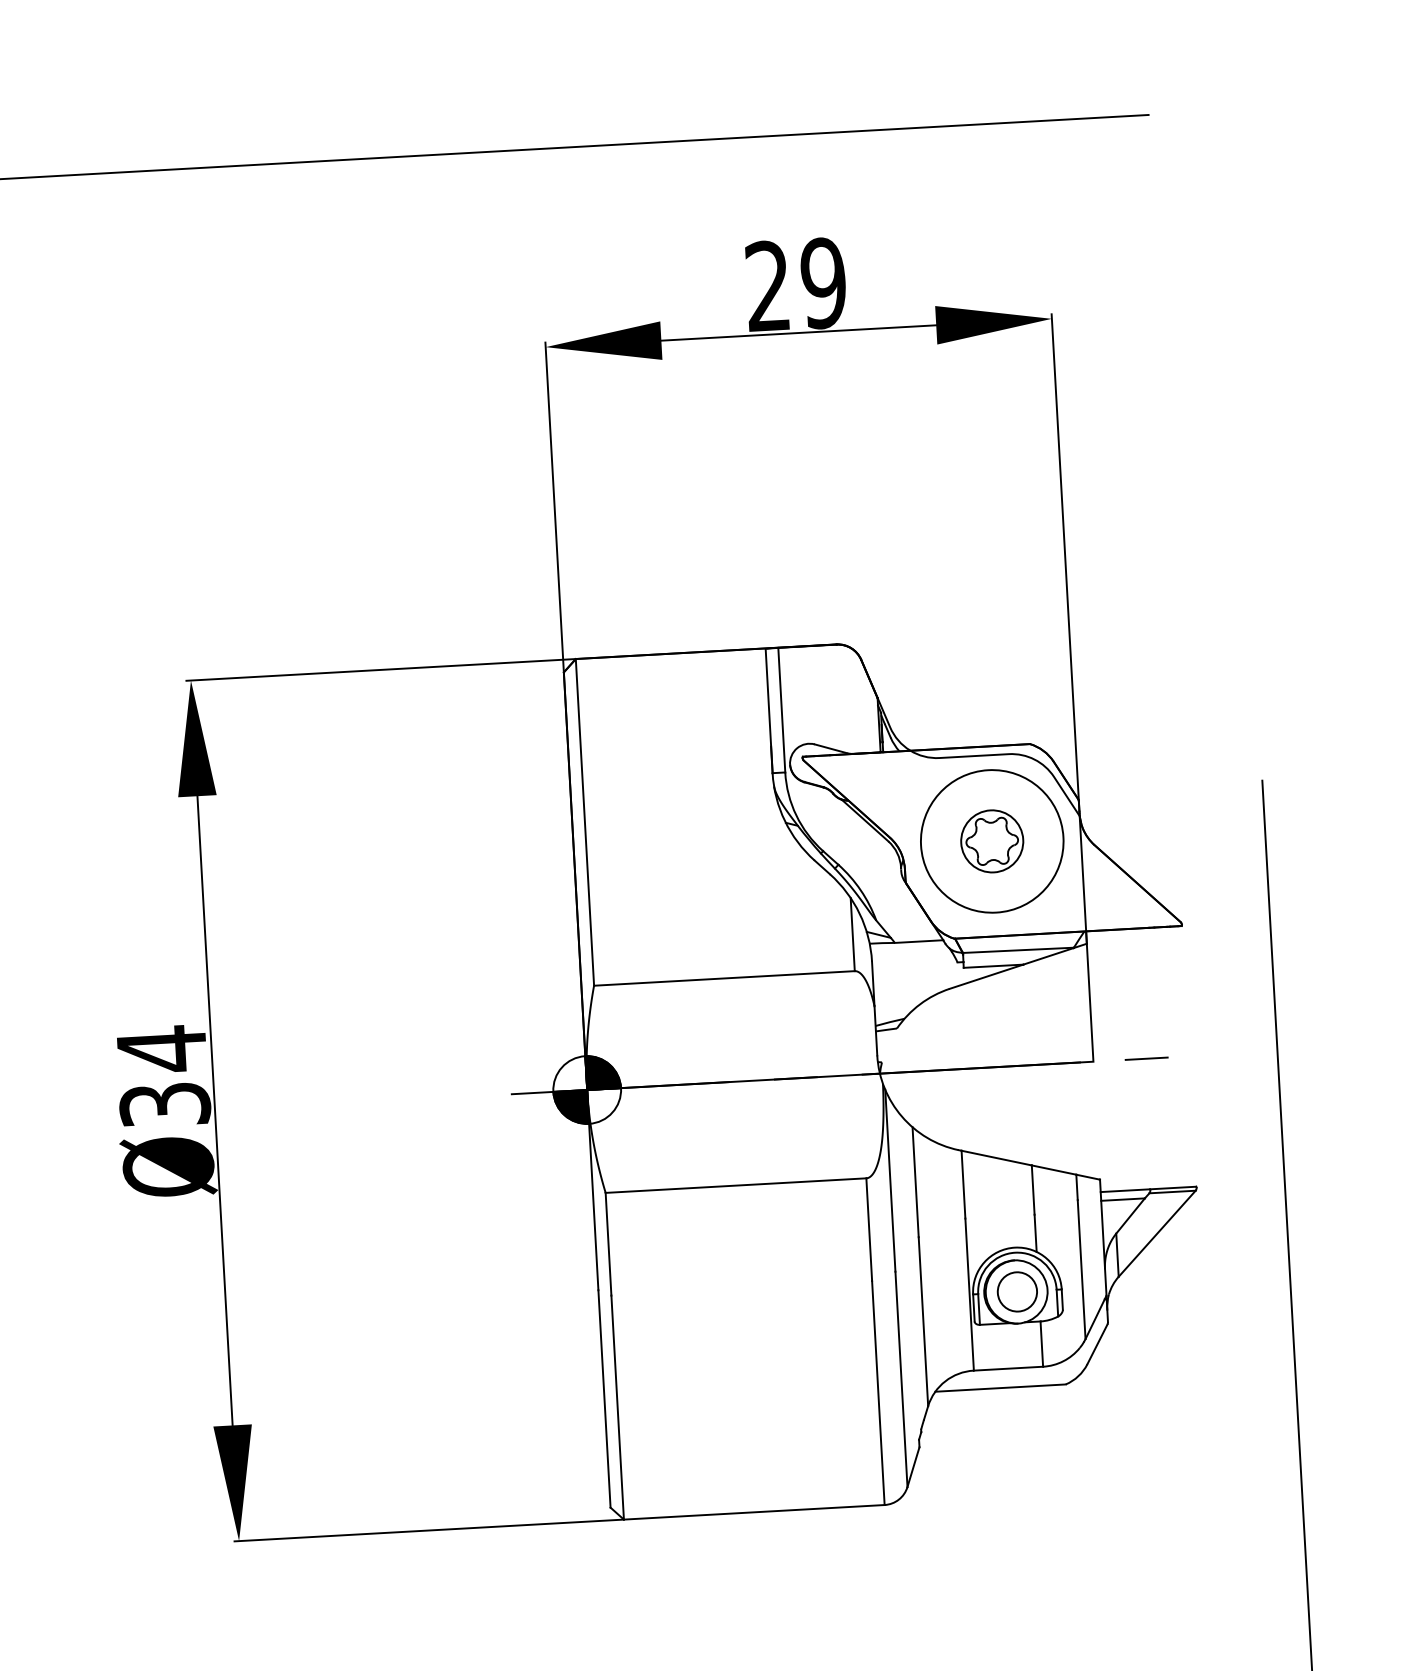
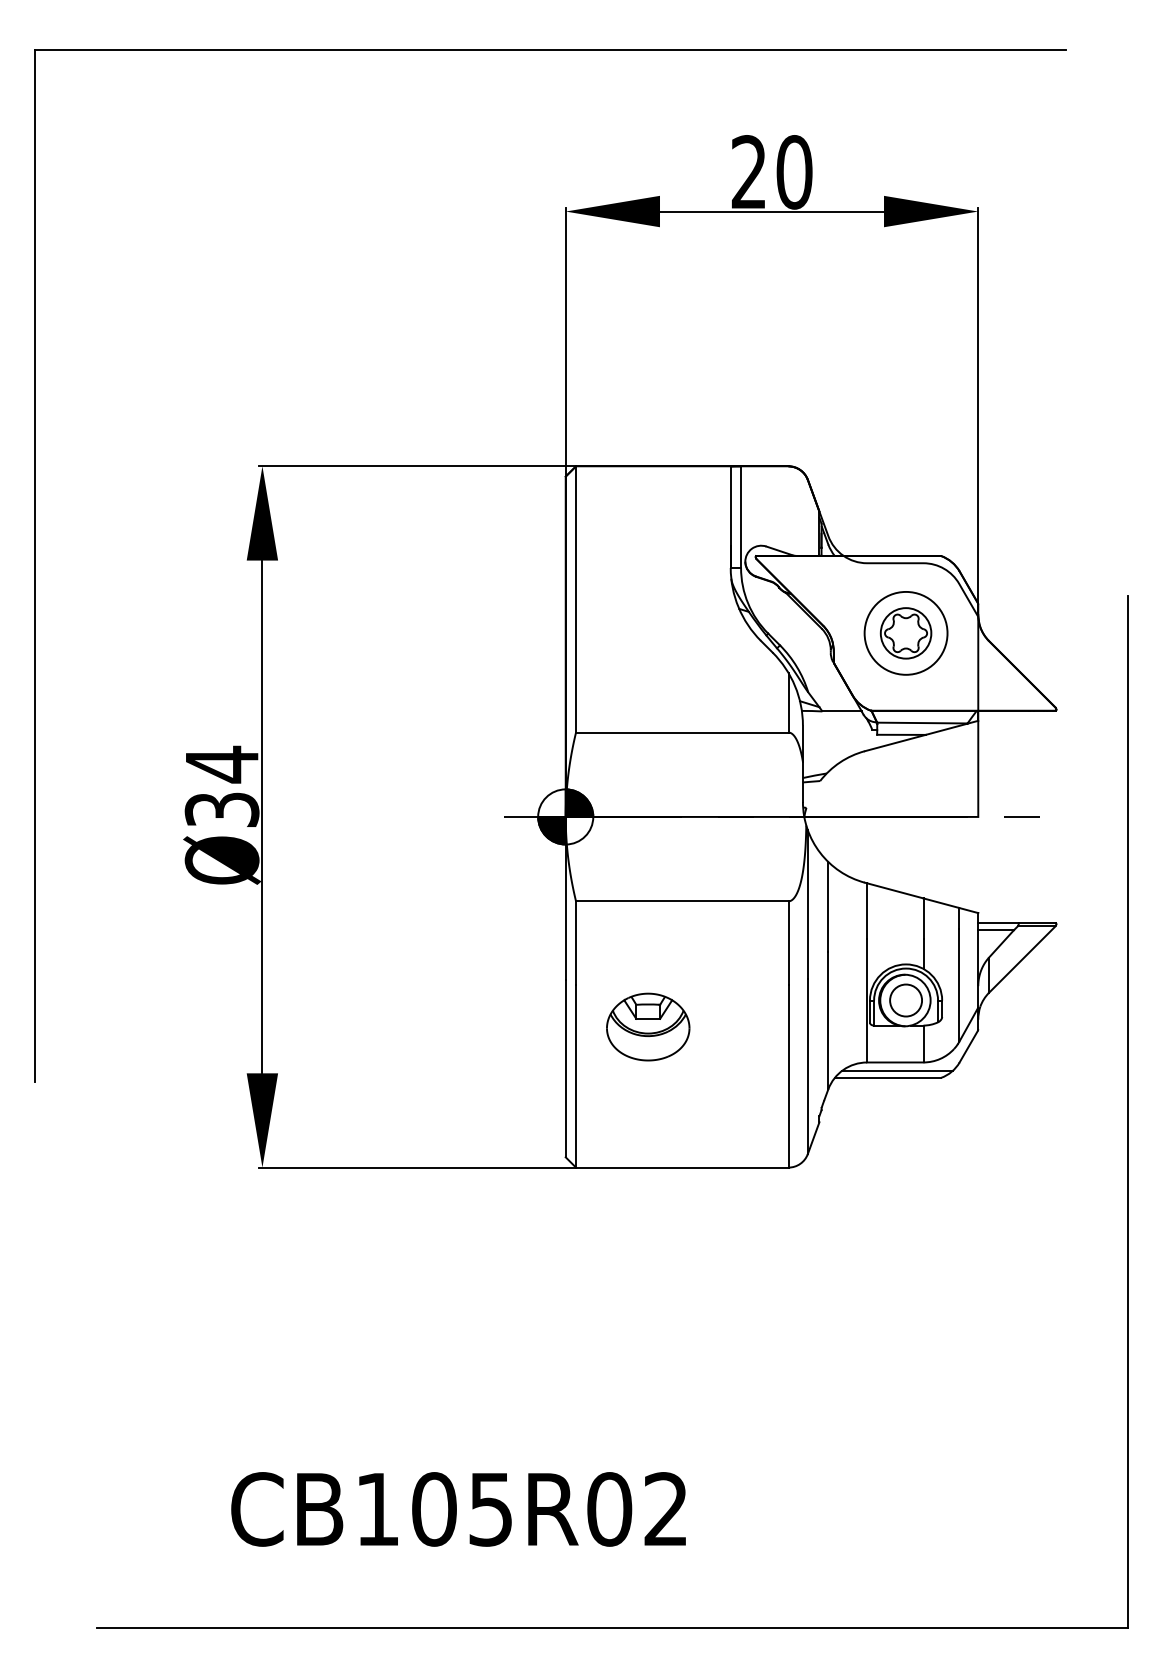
text: (823, 283) -> (794, 172), 29 -> 20
circle: (991, 840) -> (905, 632), size x0.71
part: (703, 1341) -> (648, 1026), added
line: (1011, 1378) -> (897, 1070), added

